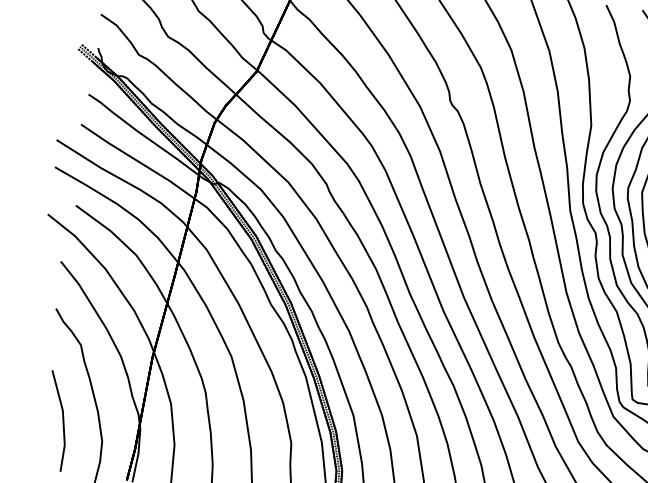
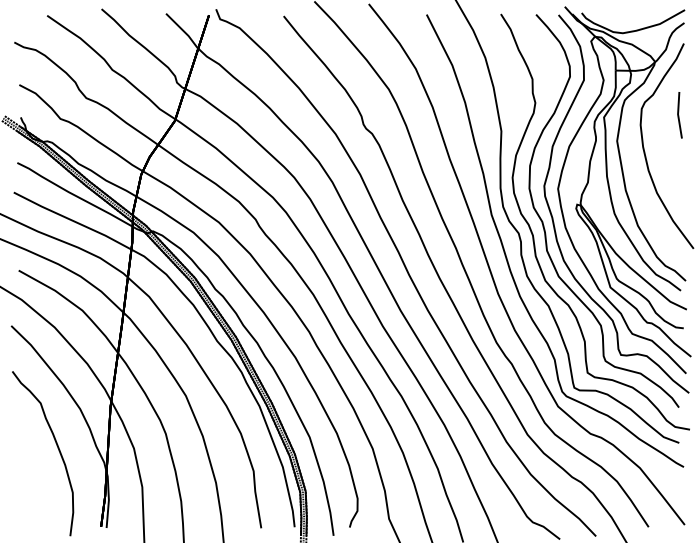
part: (56, 420) -> (26, 478), removed

